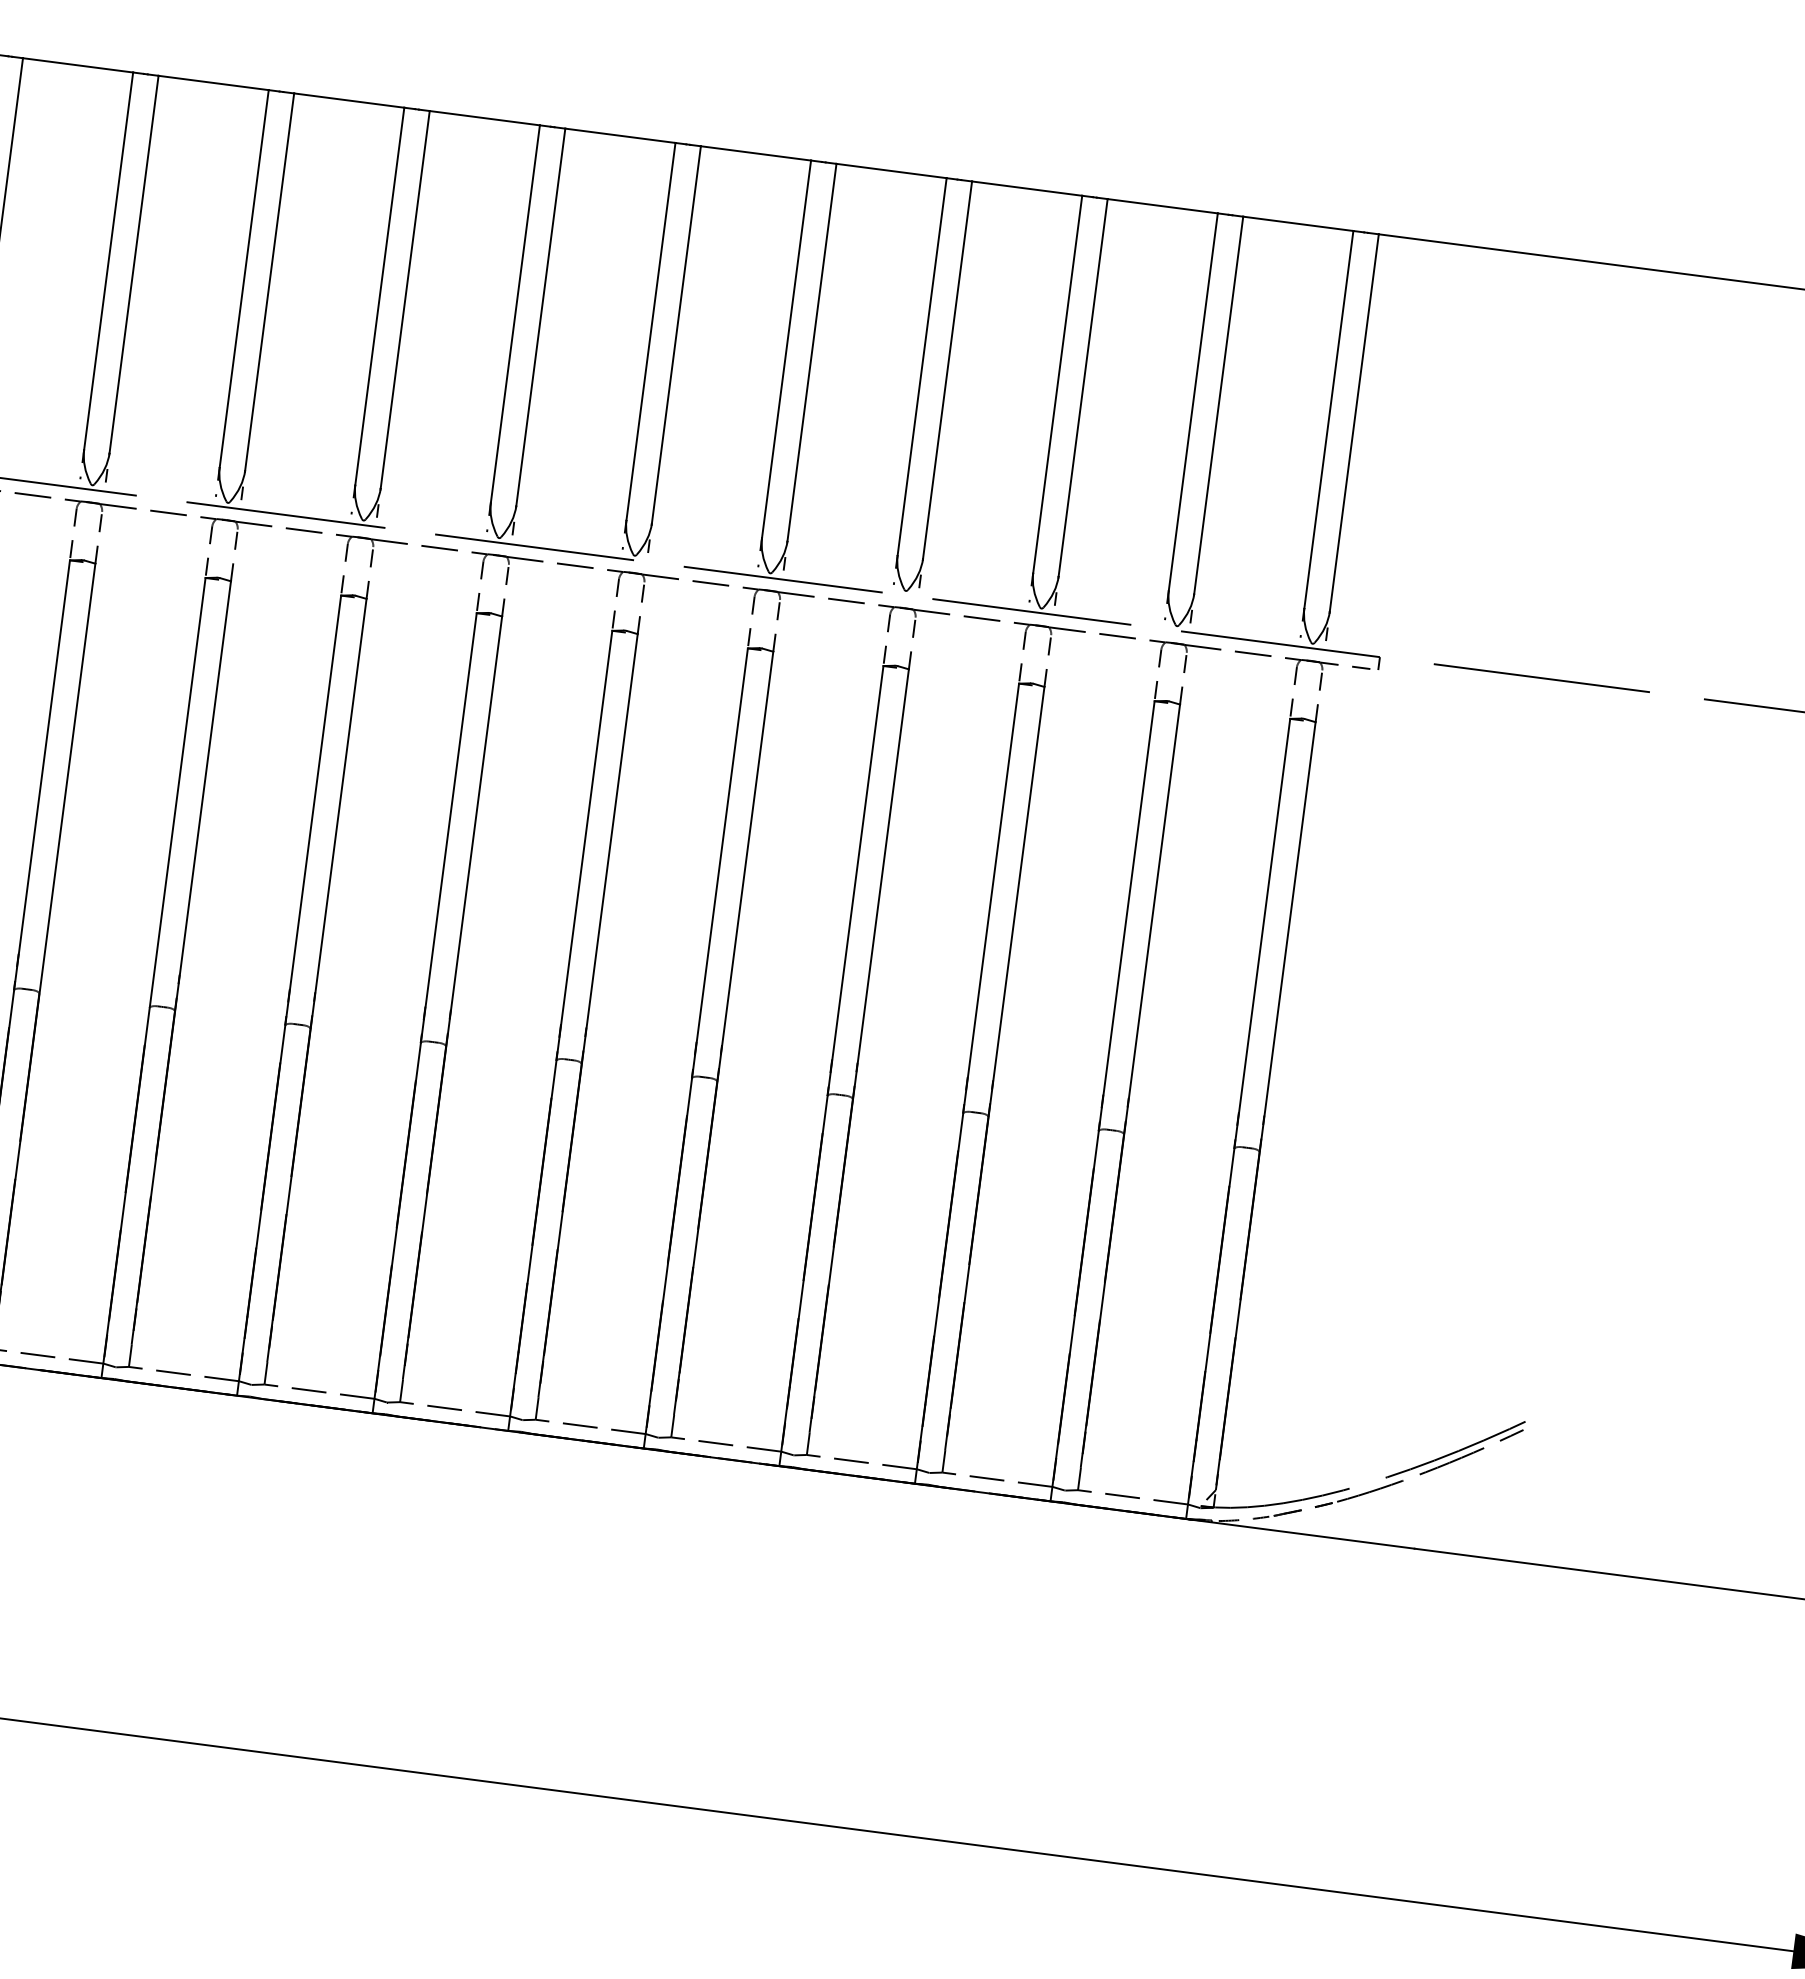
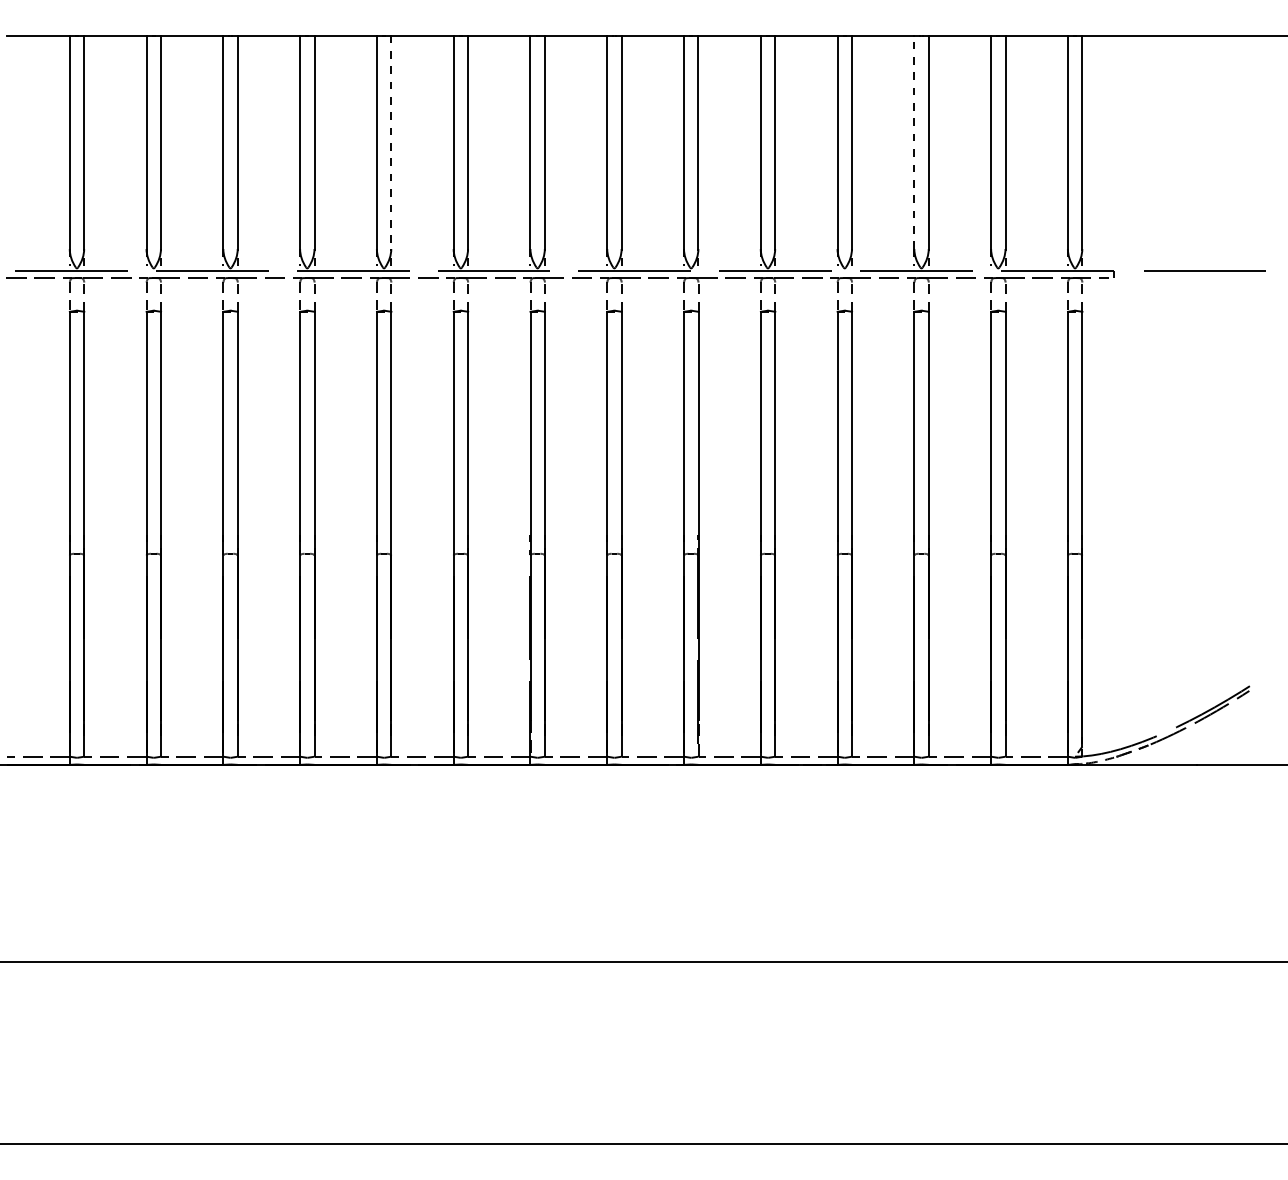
line: (134, 264) -> (391, 142), solid -> dashed
line: (1057, 384) -> (914, 142), solid -> dashed

